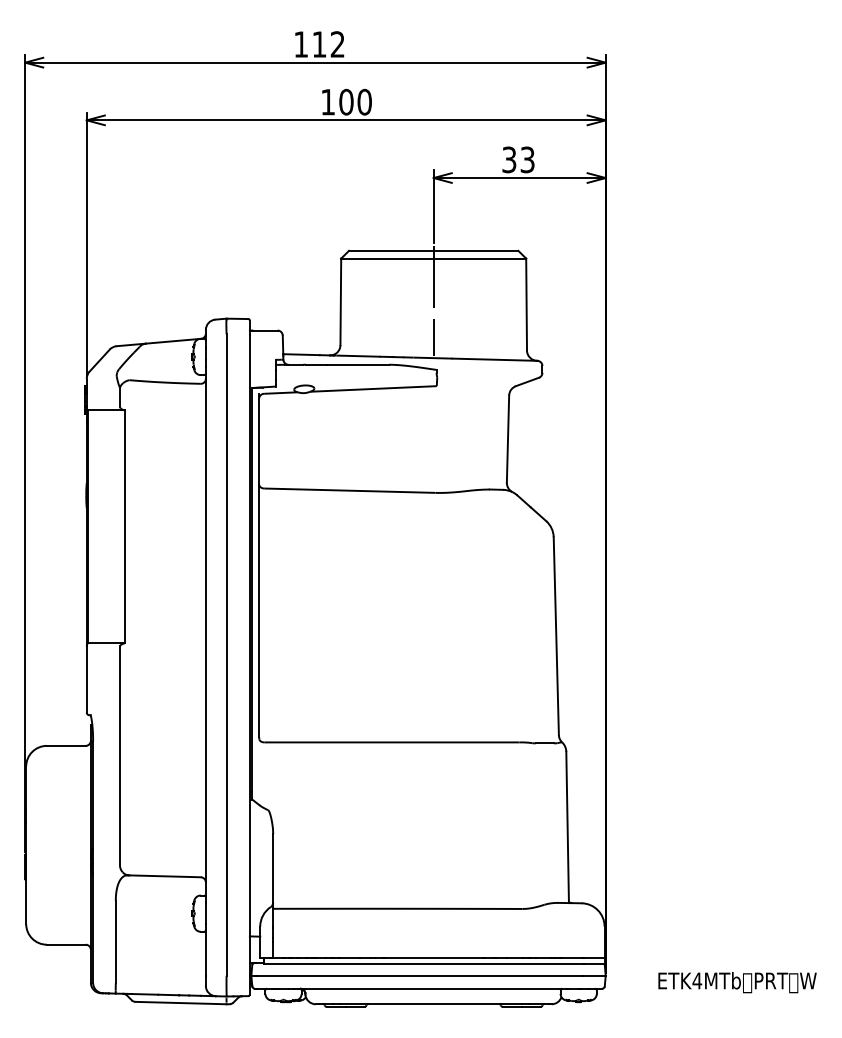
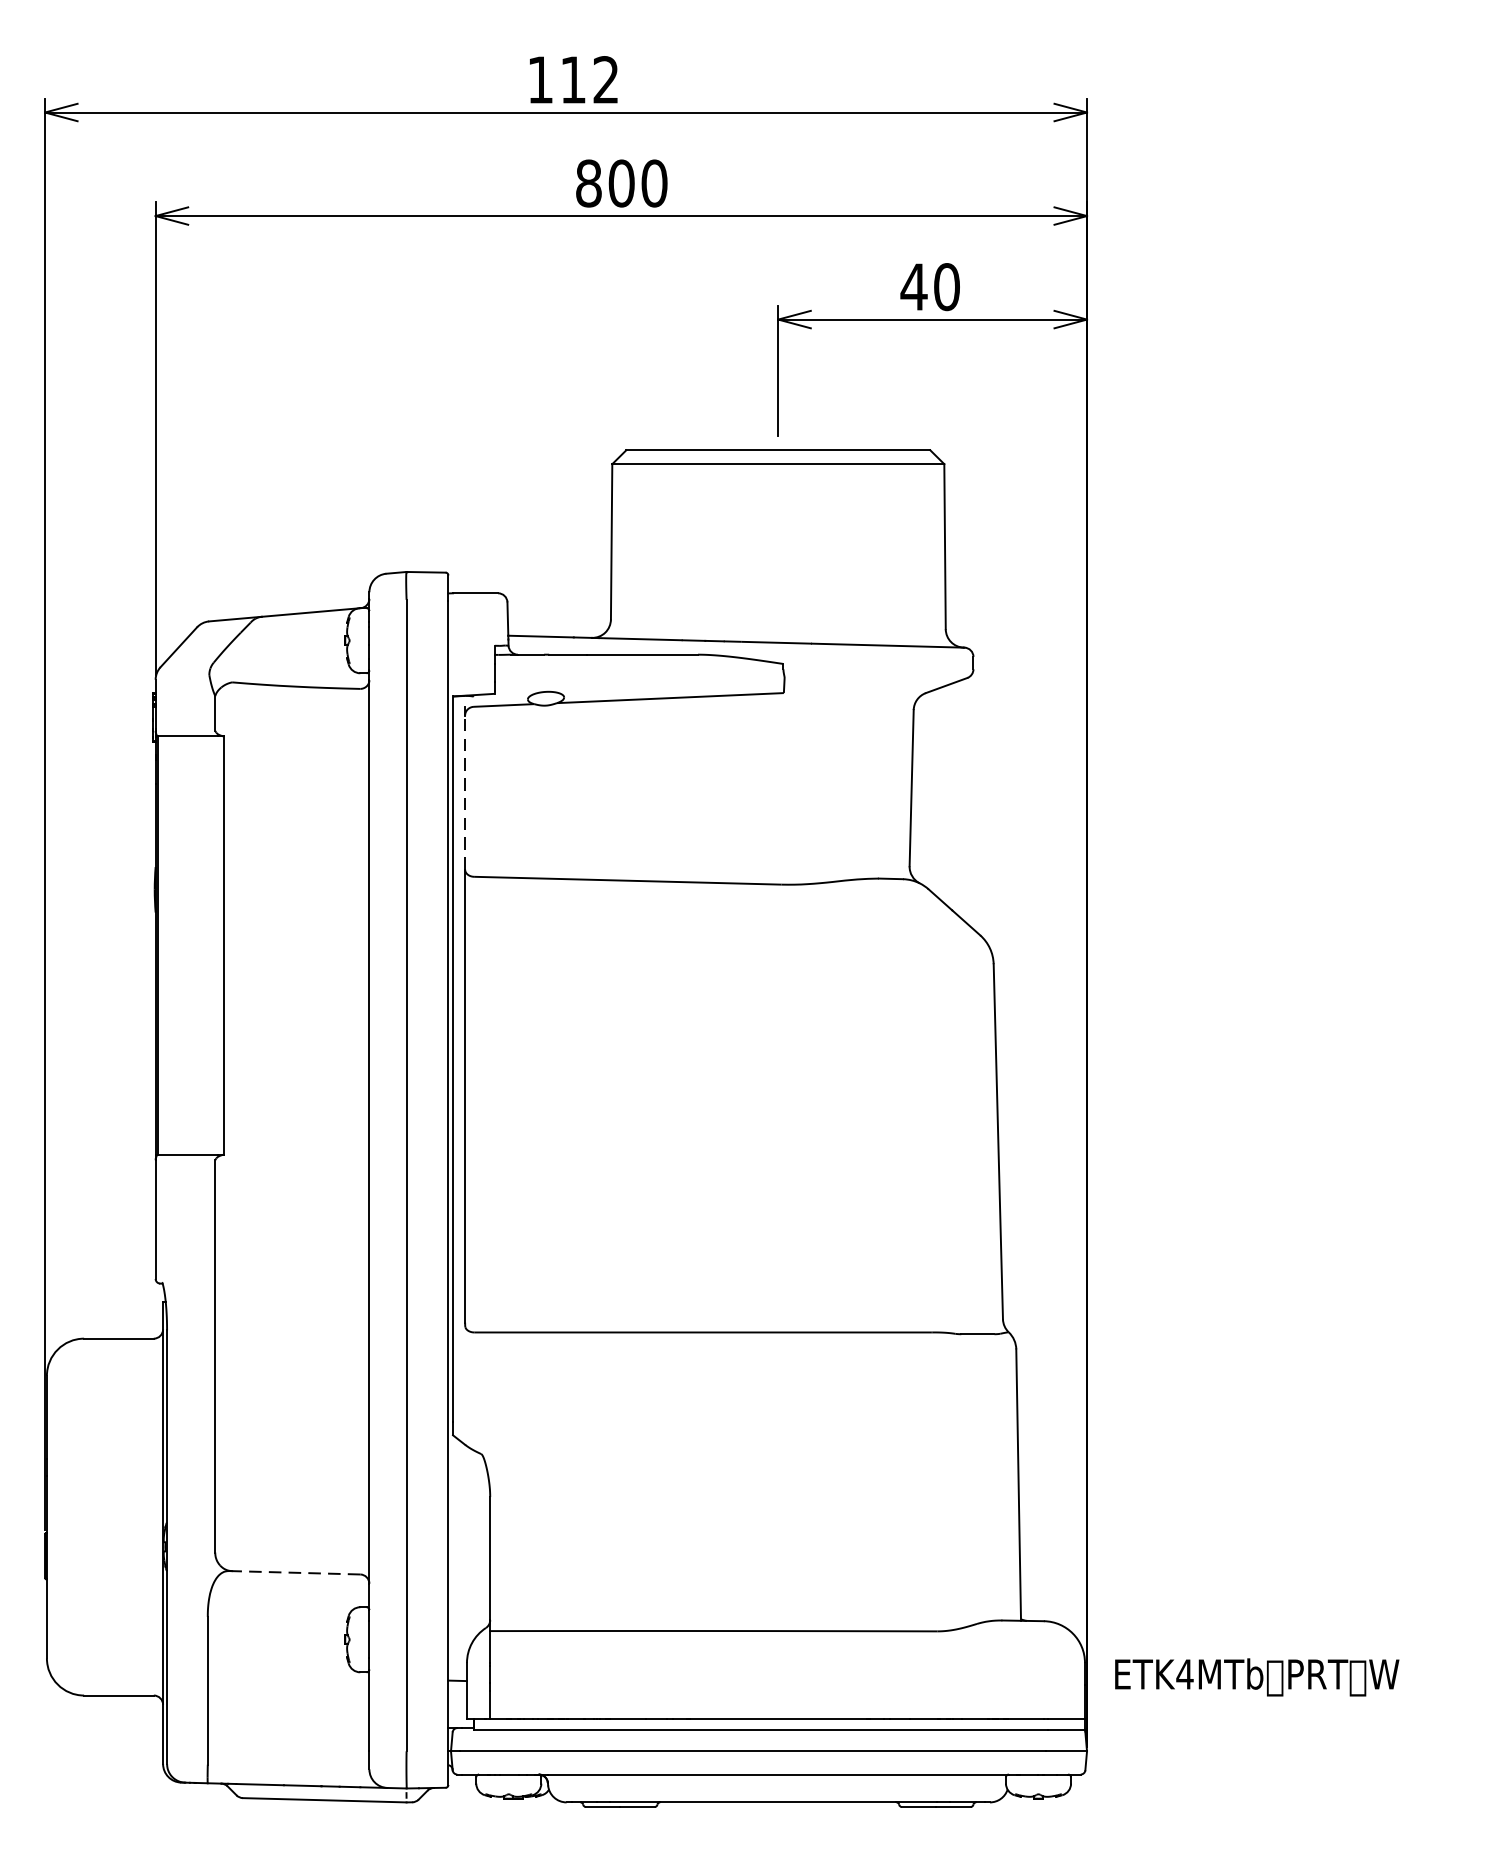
text: (328, 101) -> (589, 182), 100 -> 800
text: (517, 159) -> (928, 286), 33 -> 40
line: (433, 300) -> (777, 539), removed
line: (259, 441) -> (465, 792), solid -> dashed
line: (165, 876) -> (296, 1573), solid -> dashed
text: (737, 982) -> (1257, 1677), moved

